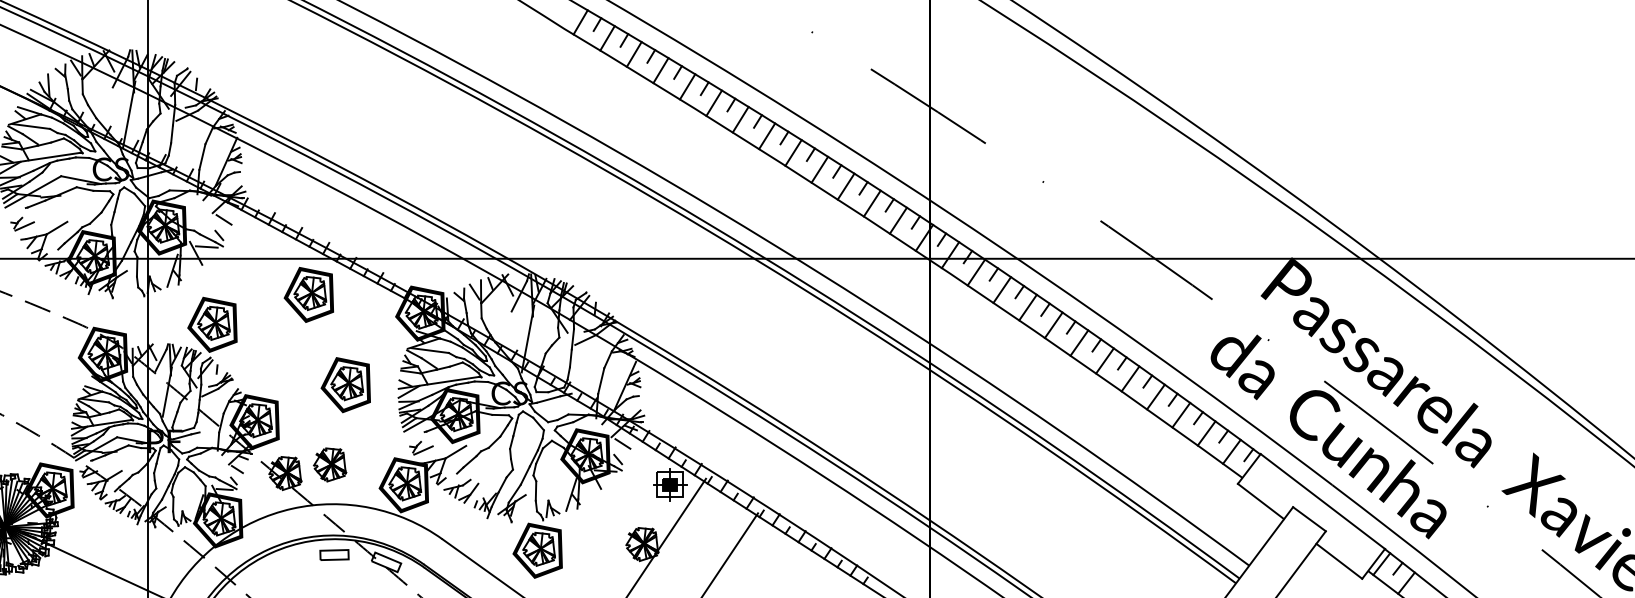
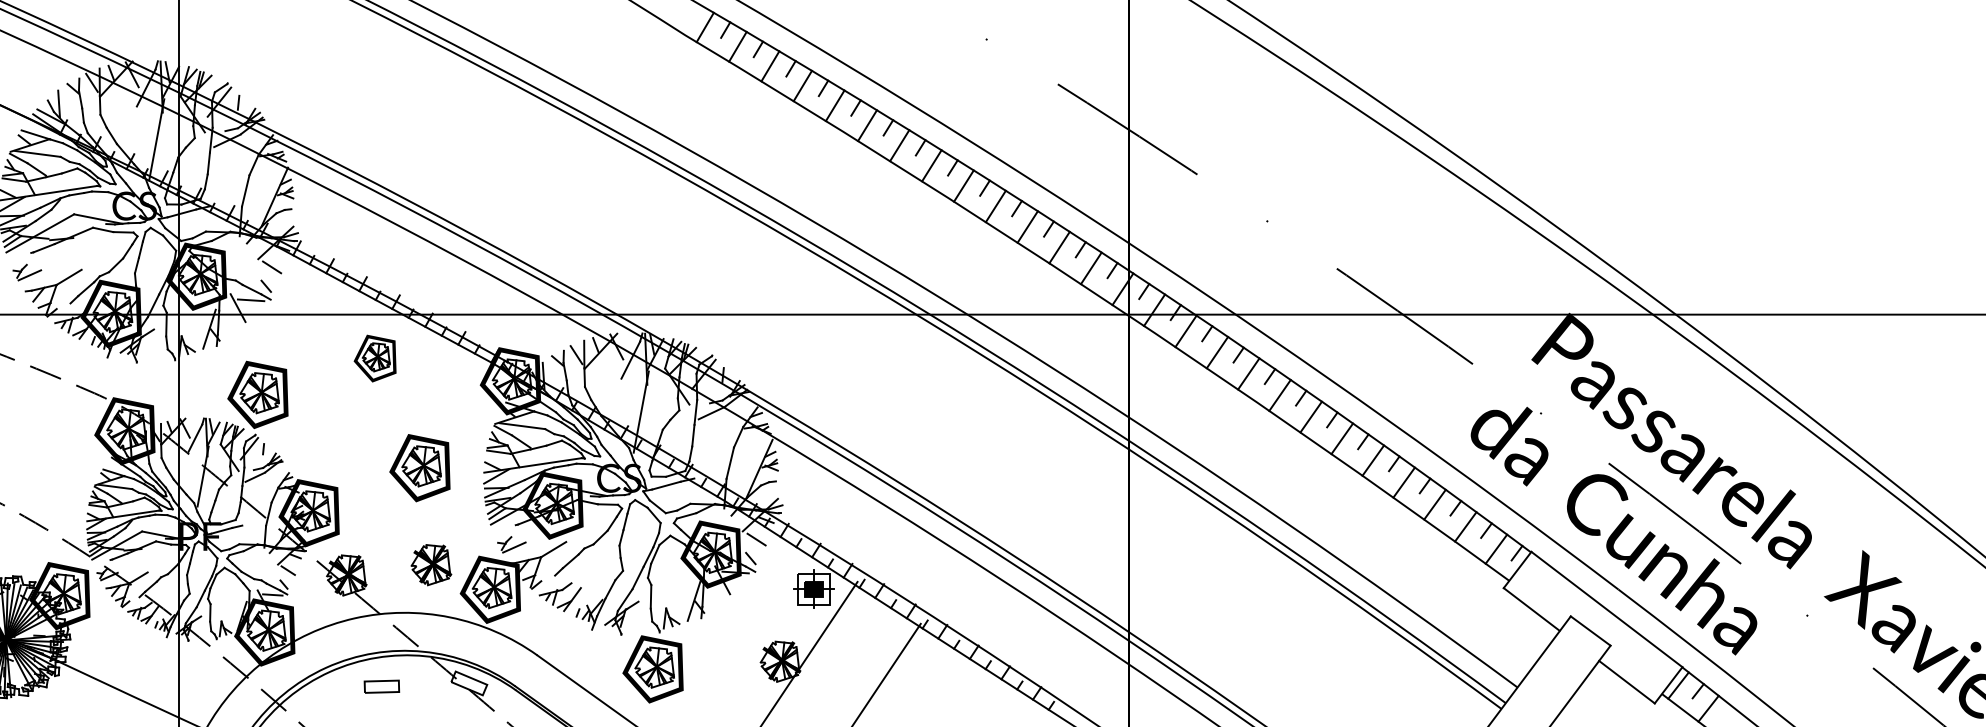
part: (308, 294) -> (374, 358), size x0.7
part: (330, 464) -> (431, 564), moved
part: (334, 554) -> (381, 686), moved

